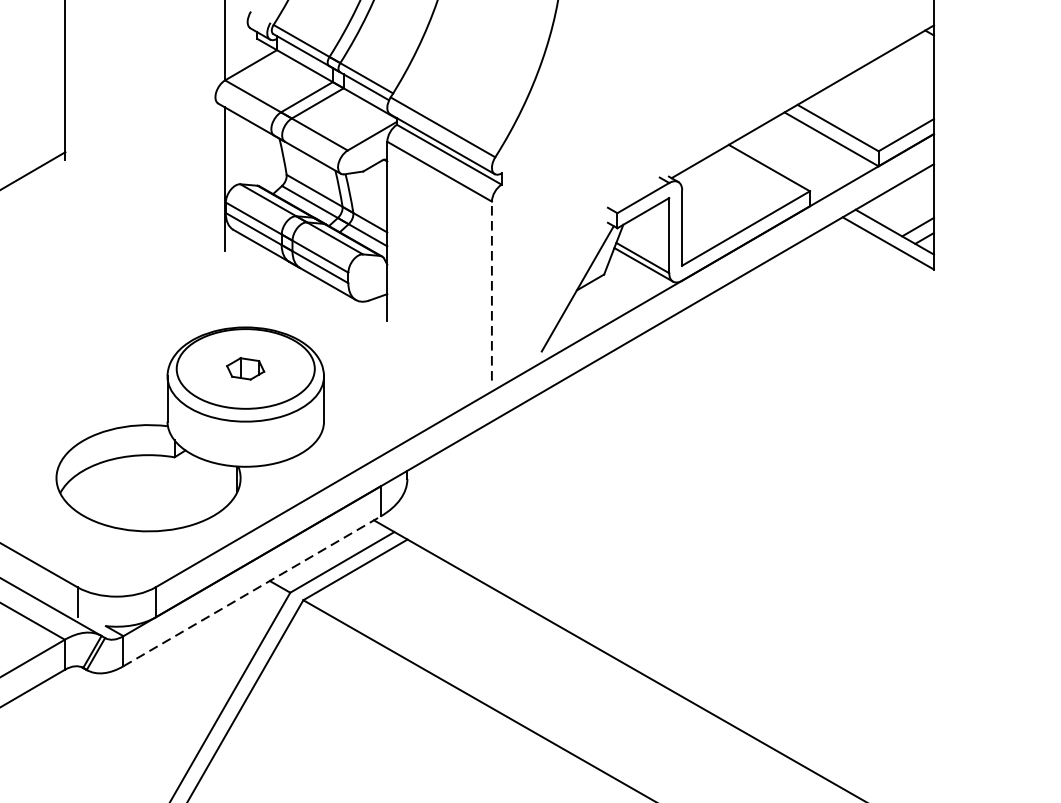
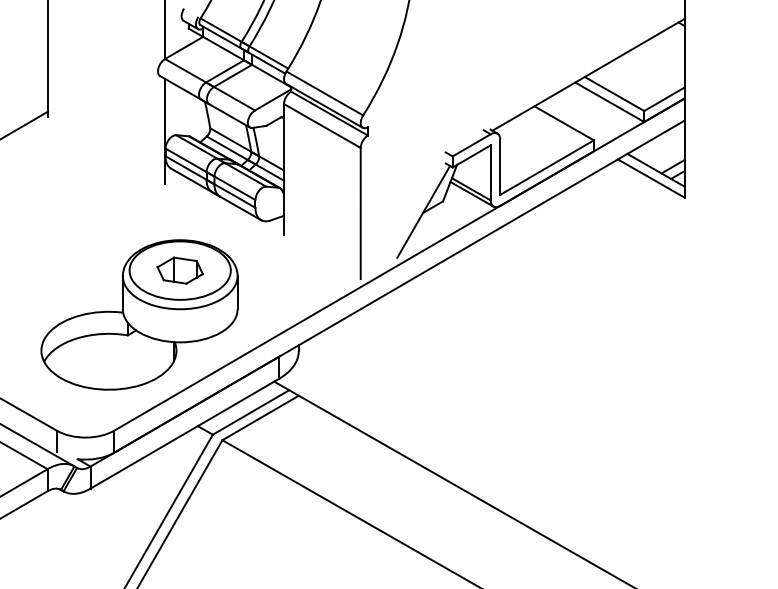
line: (491, 291) -> (360, 213), dashed -> solid
part: (244, 368) -> (179, 270), size x1.67
line: (252, 591) -> (185, 433), dashed -> solid

